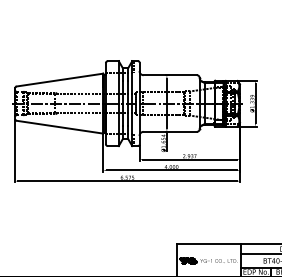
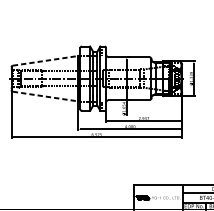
line: (59, 80) -> (45, 61), solid -> dashed
line: (59, 127) -> (45, 96), solid -> dashed

